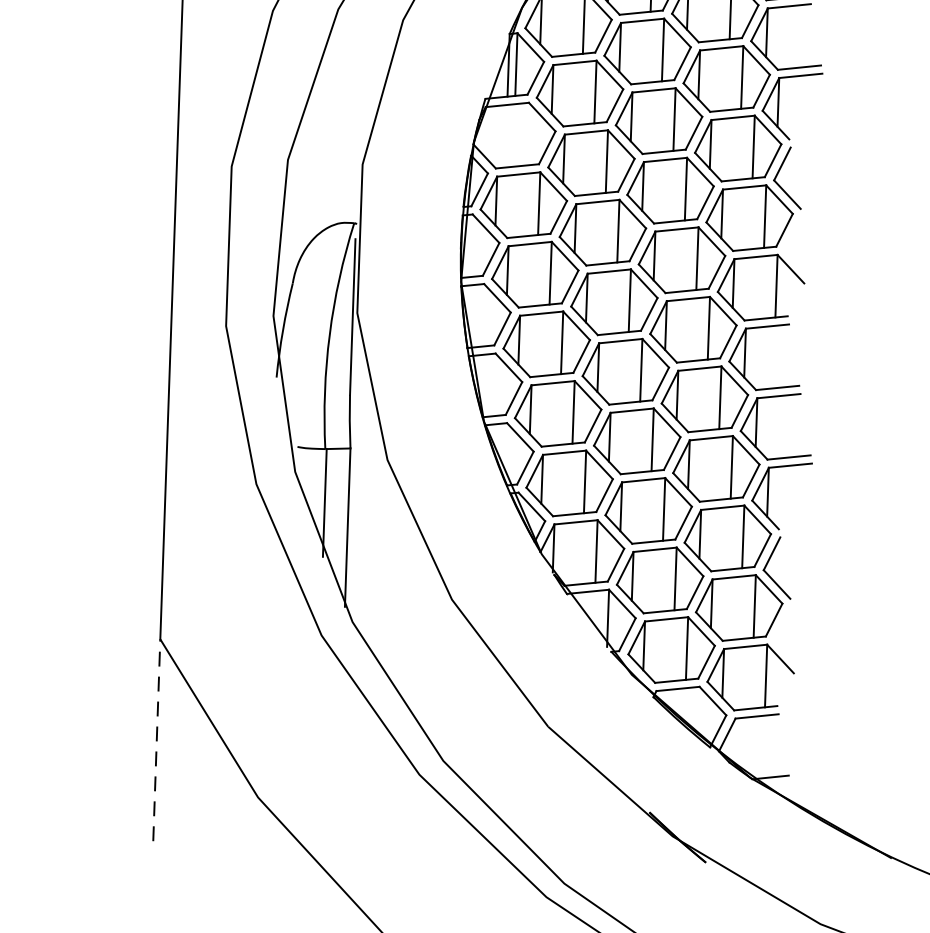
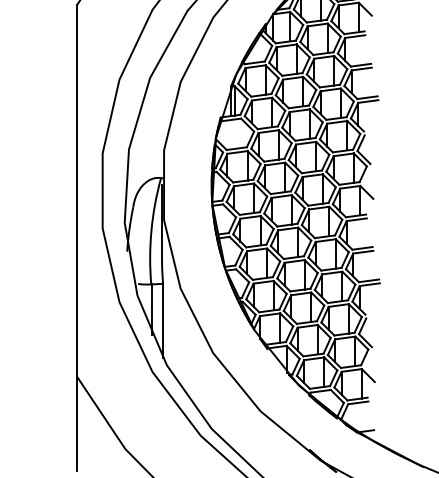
line: (155, 739) -> (76, 423), dashed -> solid

